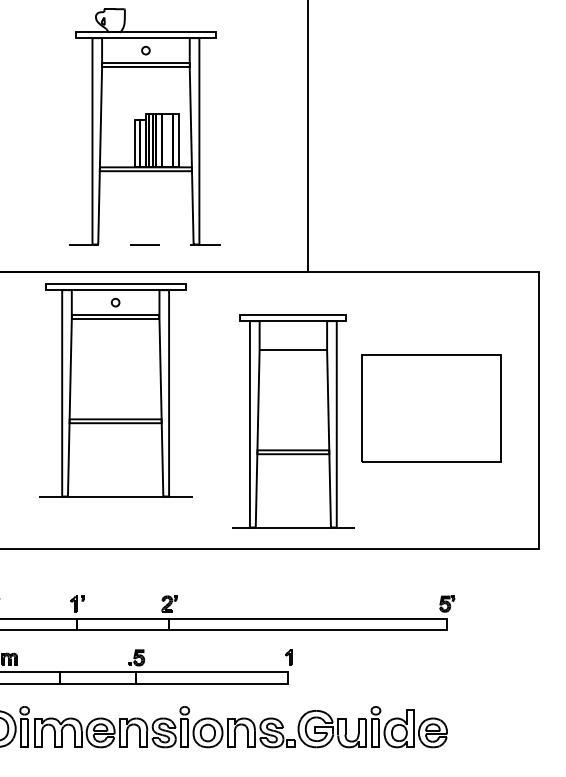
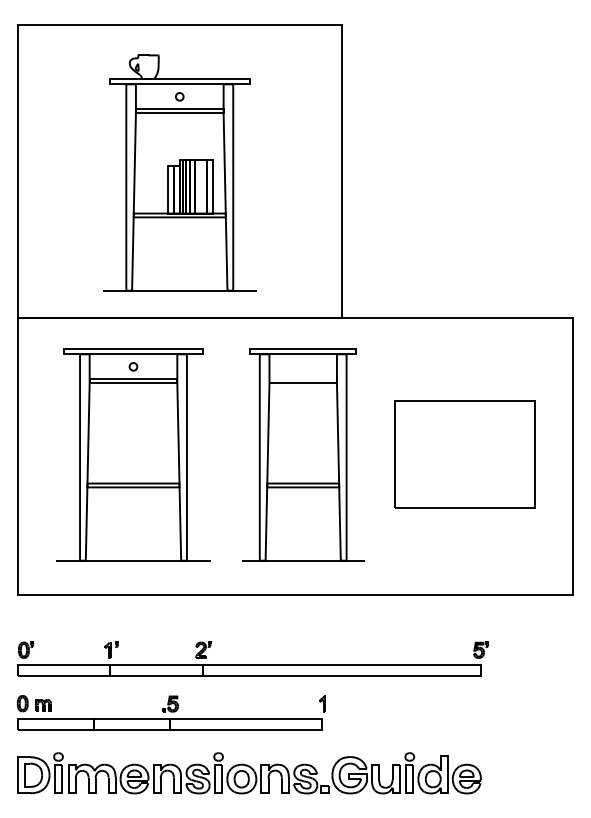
line: (146, 244) -> (180, 290), dashed -> solid
part: (115, 390) -> (133, 454), moved
part: (293, 421) -> (303, 454), moved

